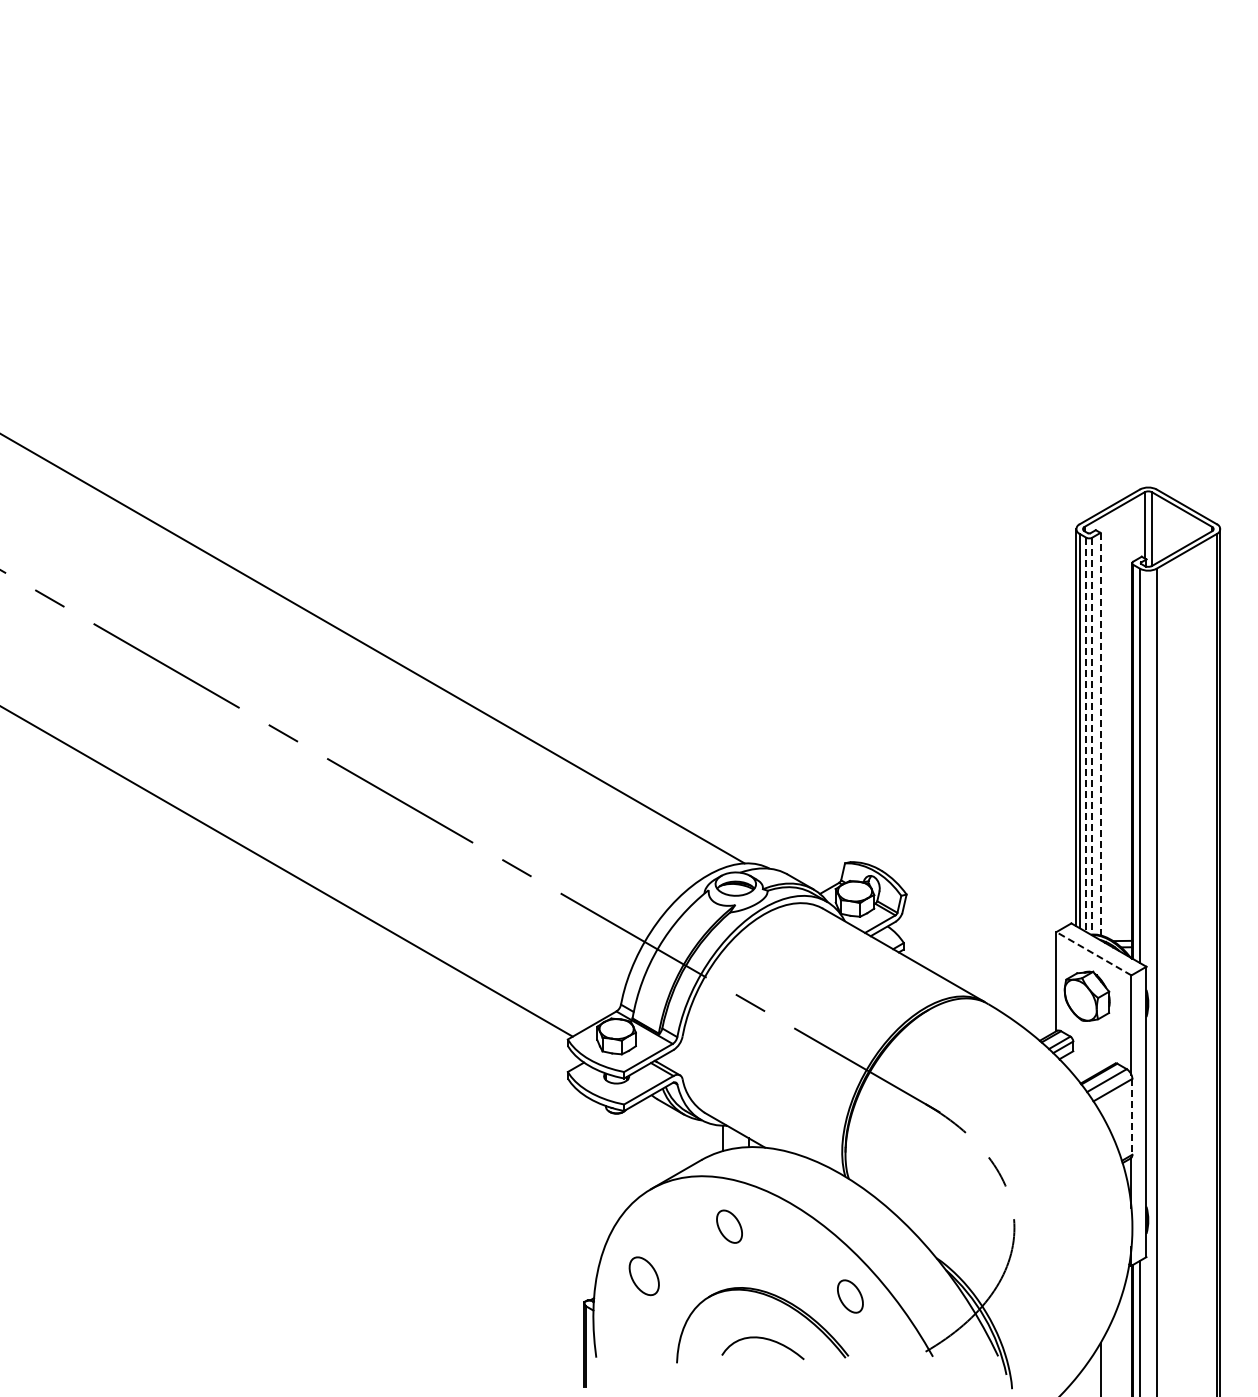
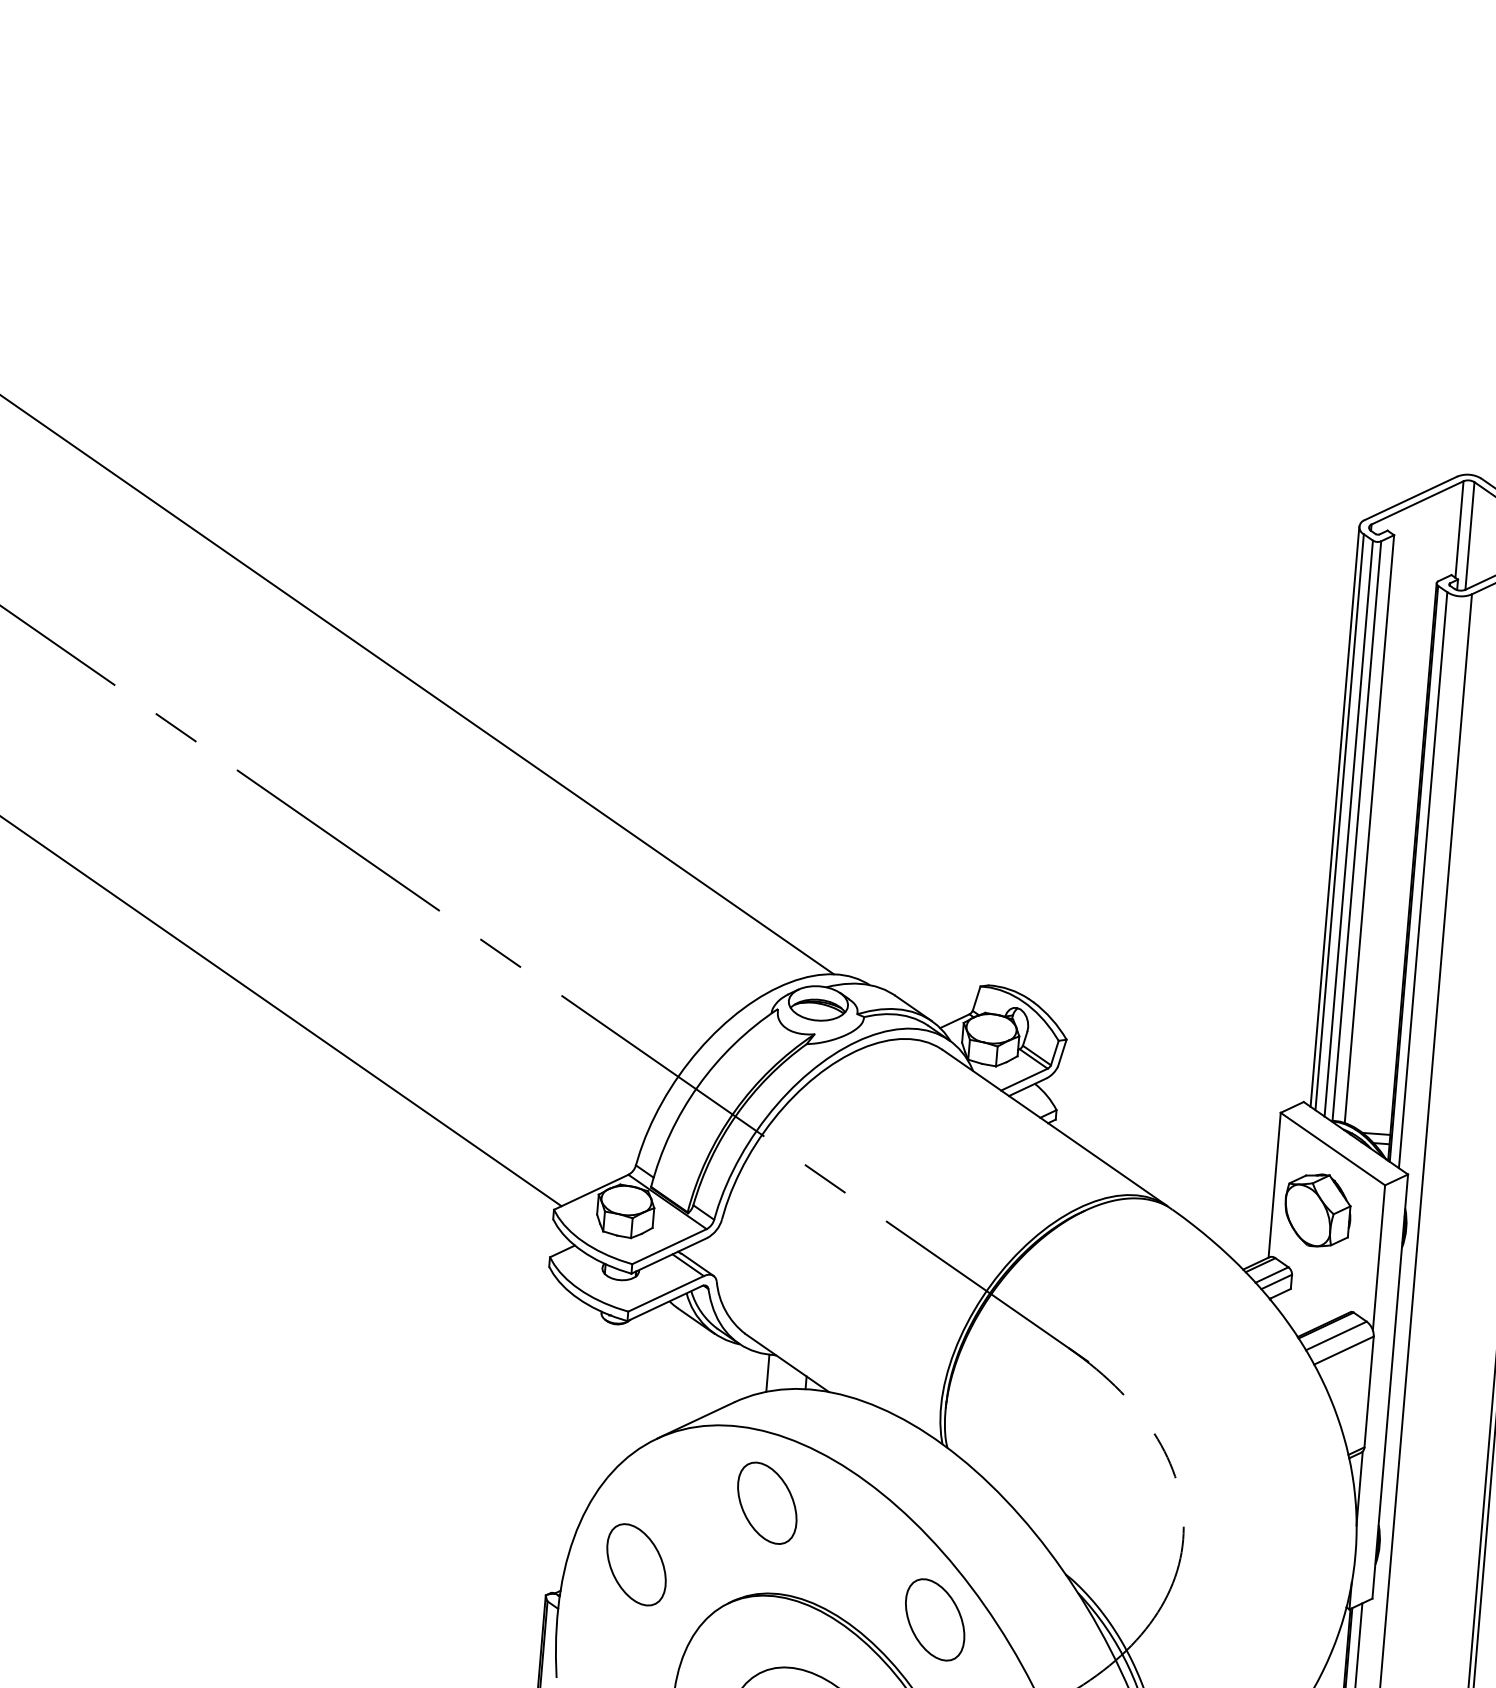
line: (1100, 734) -> (1369, 829), dashed -> solid
line: (1086, 735) -> (1348, 829), dashed -> solid
line: (1092, 736) -> (1357, 831), dashed -> solid
line: (1093, 953) -> (1332, 1148), dashed -> solid
line: (1132, 1116) -> (1369, 1391), dashed -> solid
part: (729, 1226) -> (767, 1502), size x1.67
part: (644, 1276) -> (636, 1565), size x1.43
part: (850, 1296) -> (935, 1619), size x1.67

